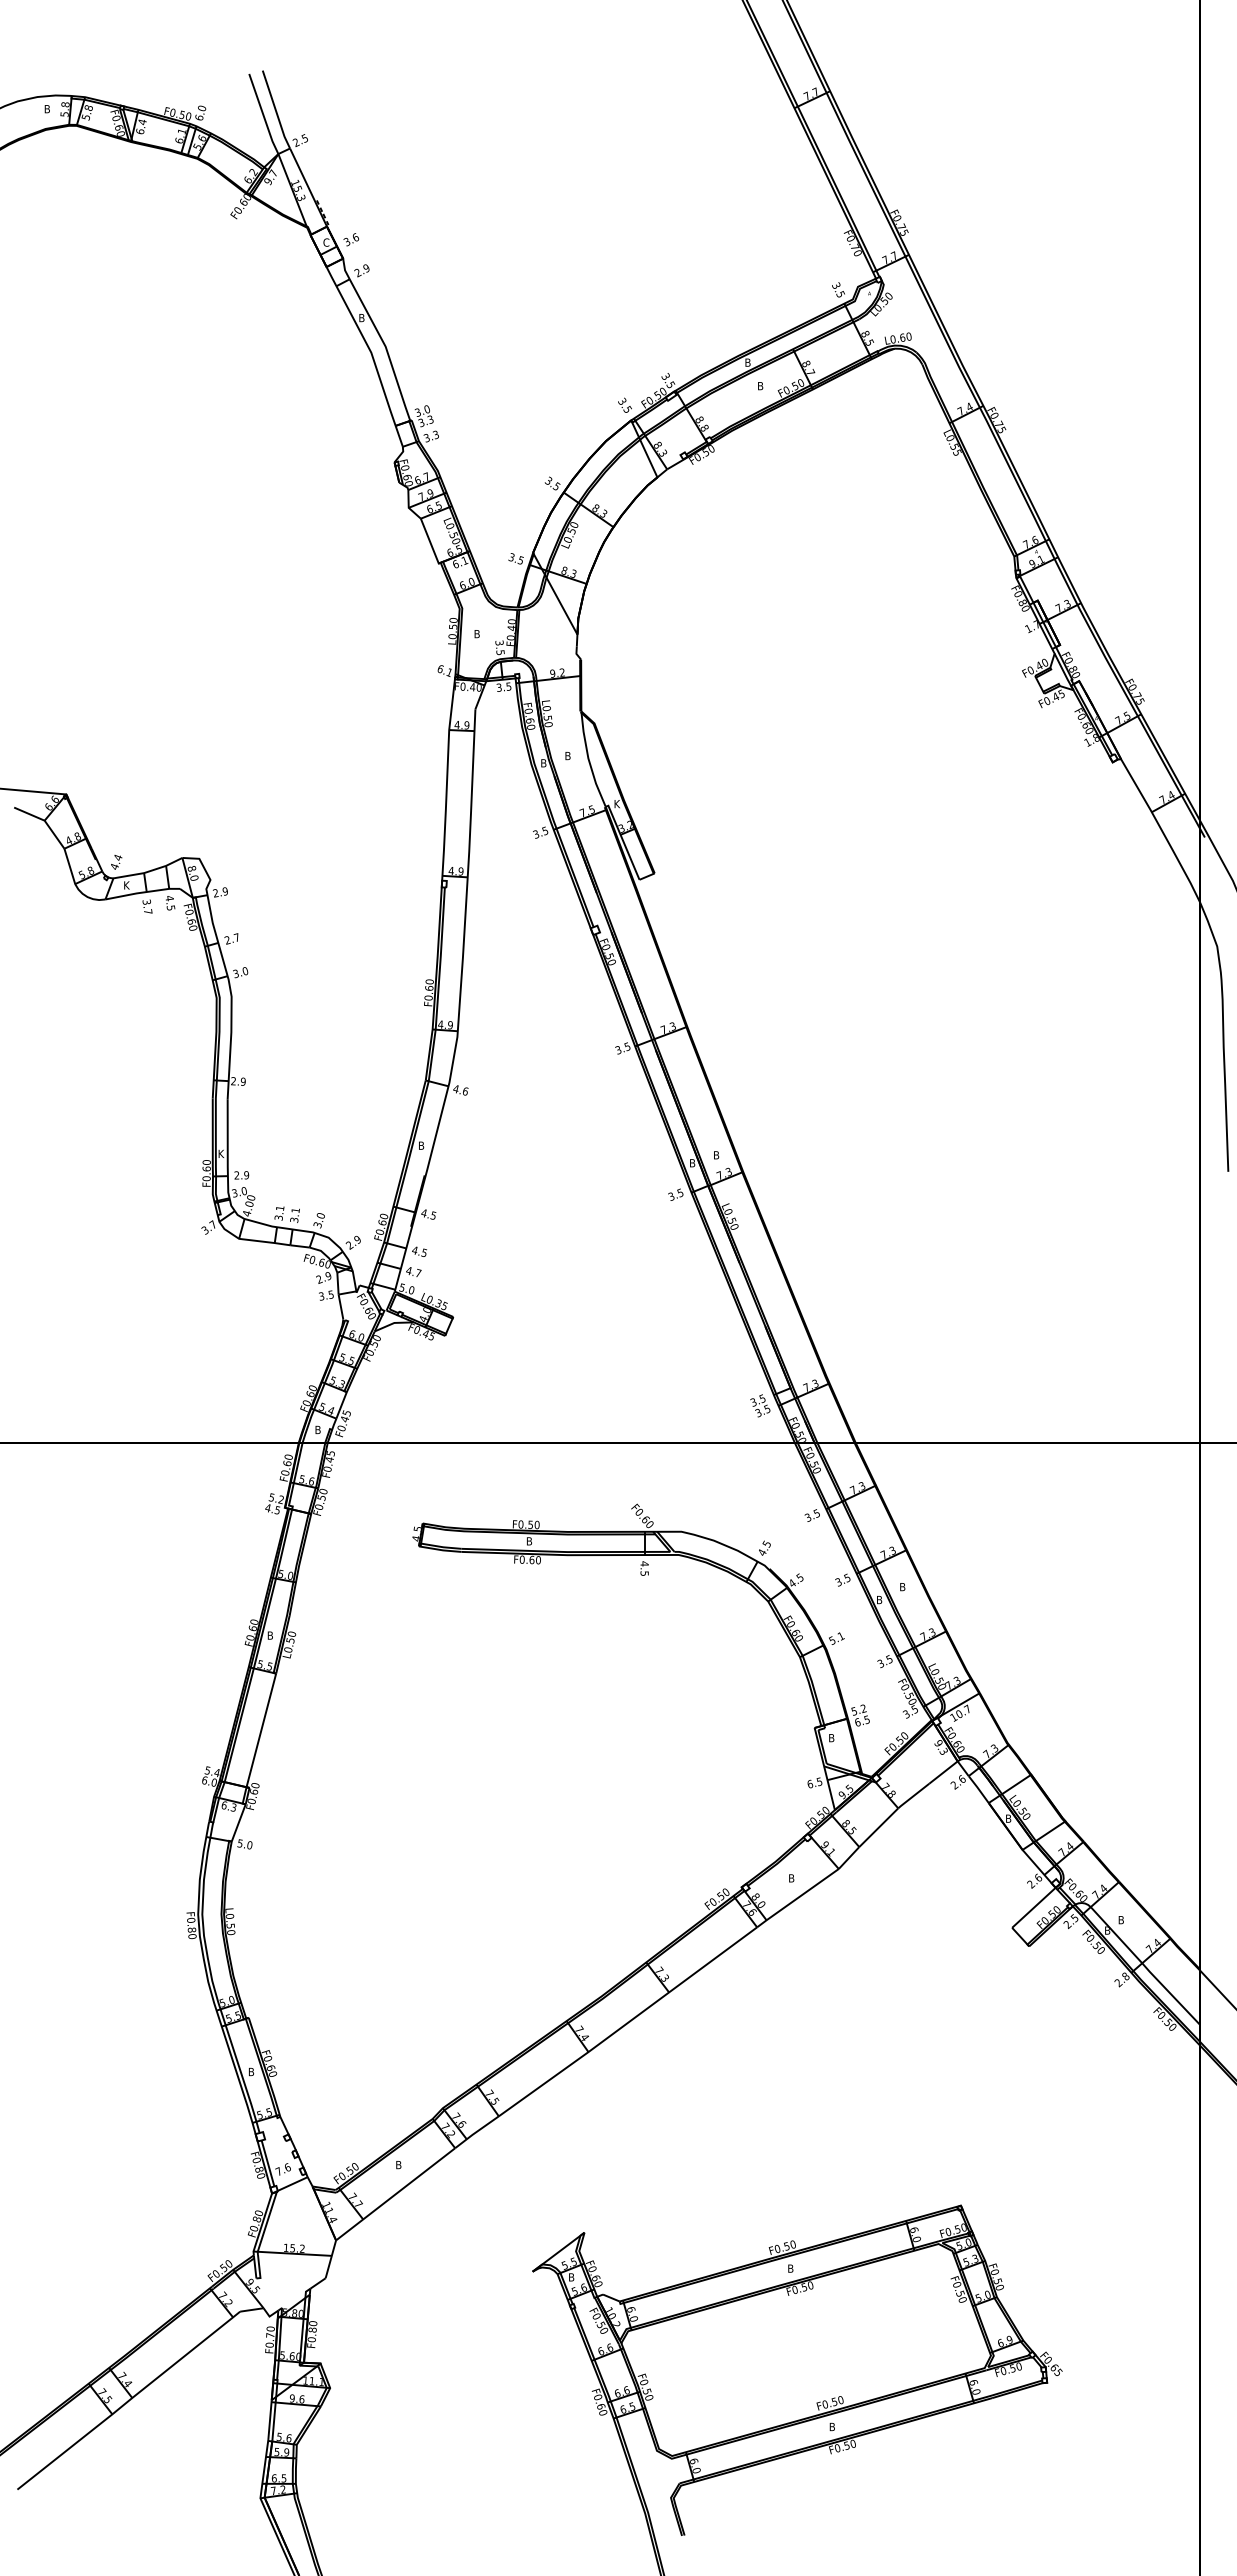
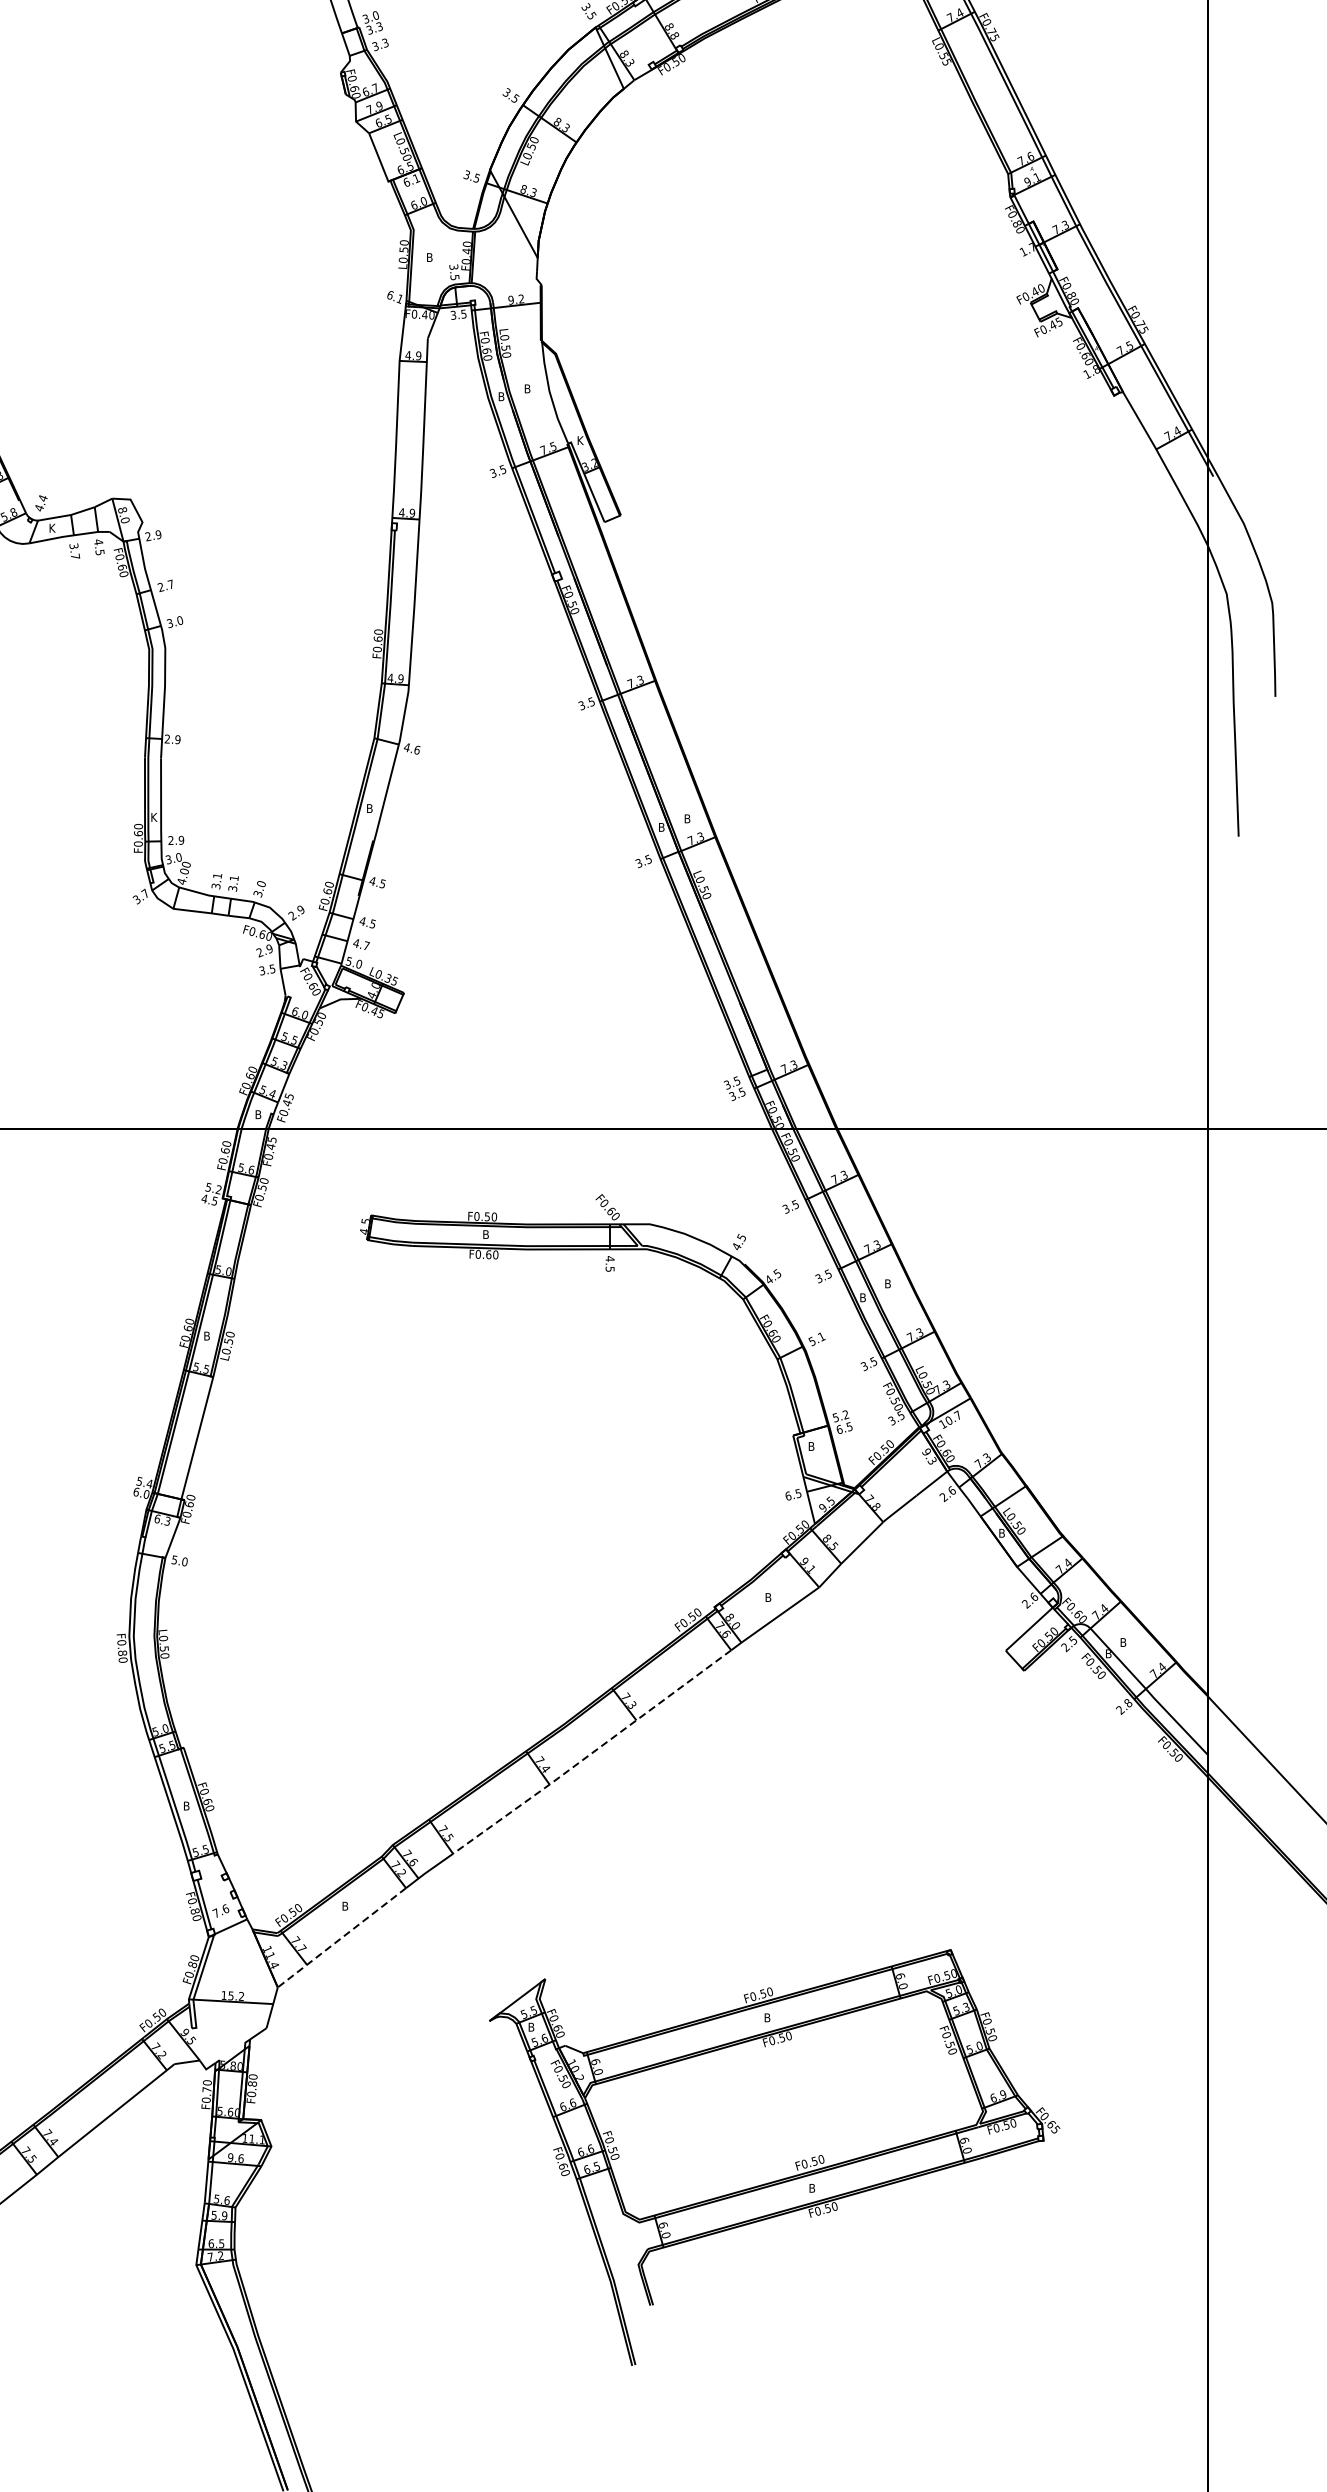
line: (628, 2022) -> (592, 1752), solid -> dashed
line: (395, 2194) -> (341, 1937), solid -> dashed

